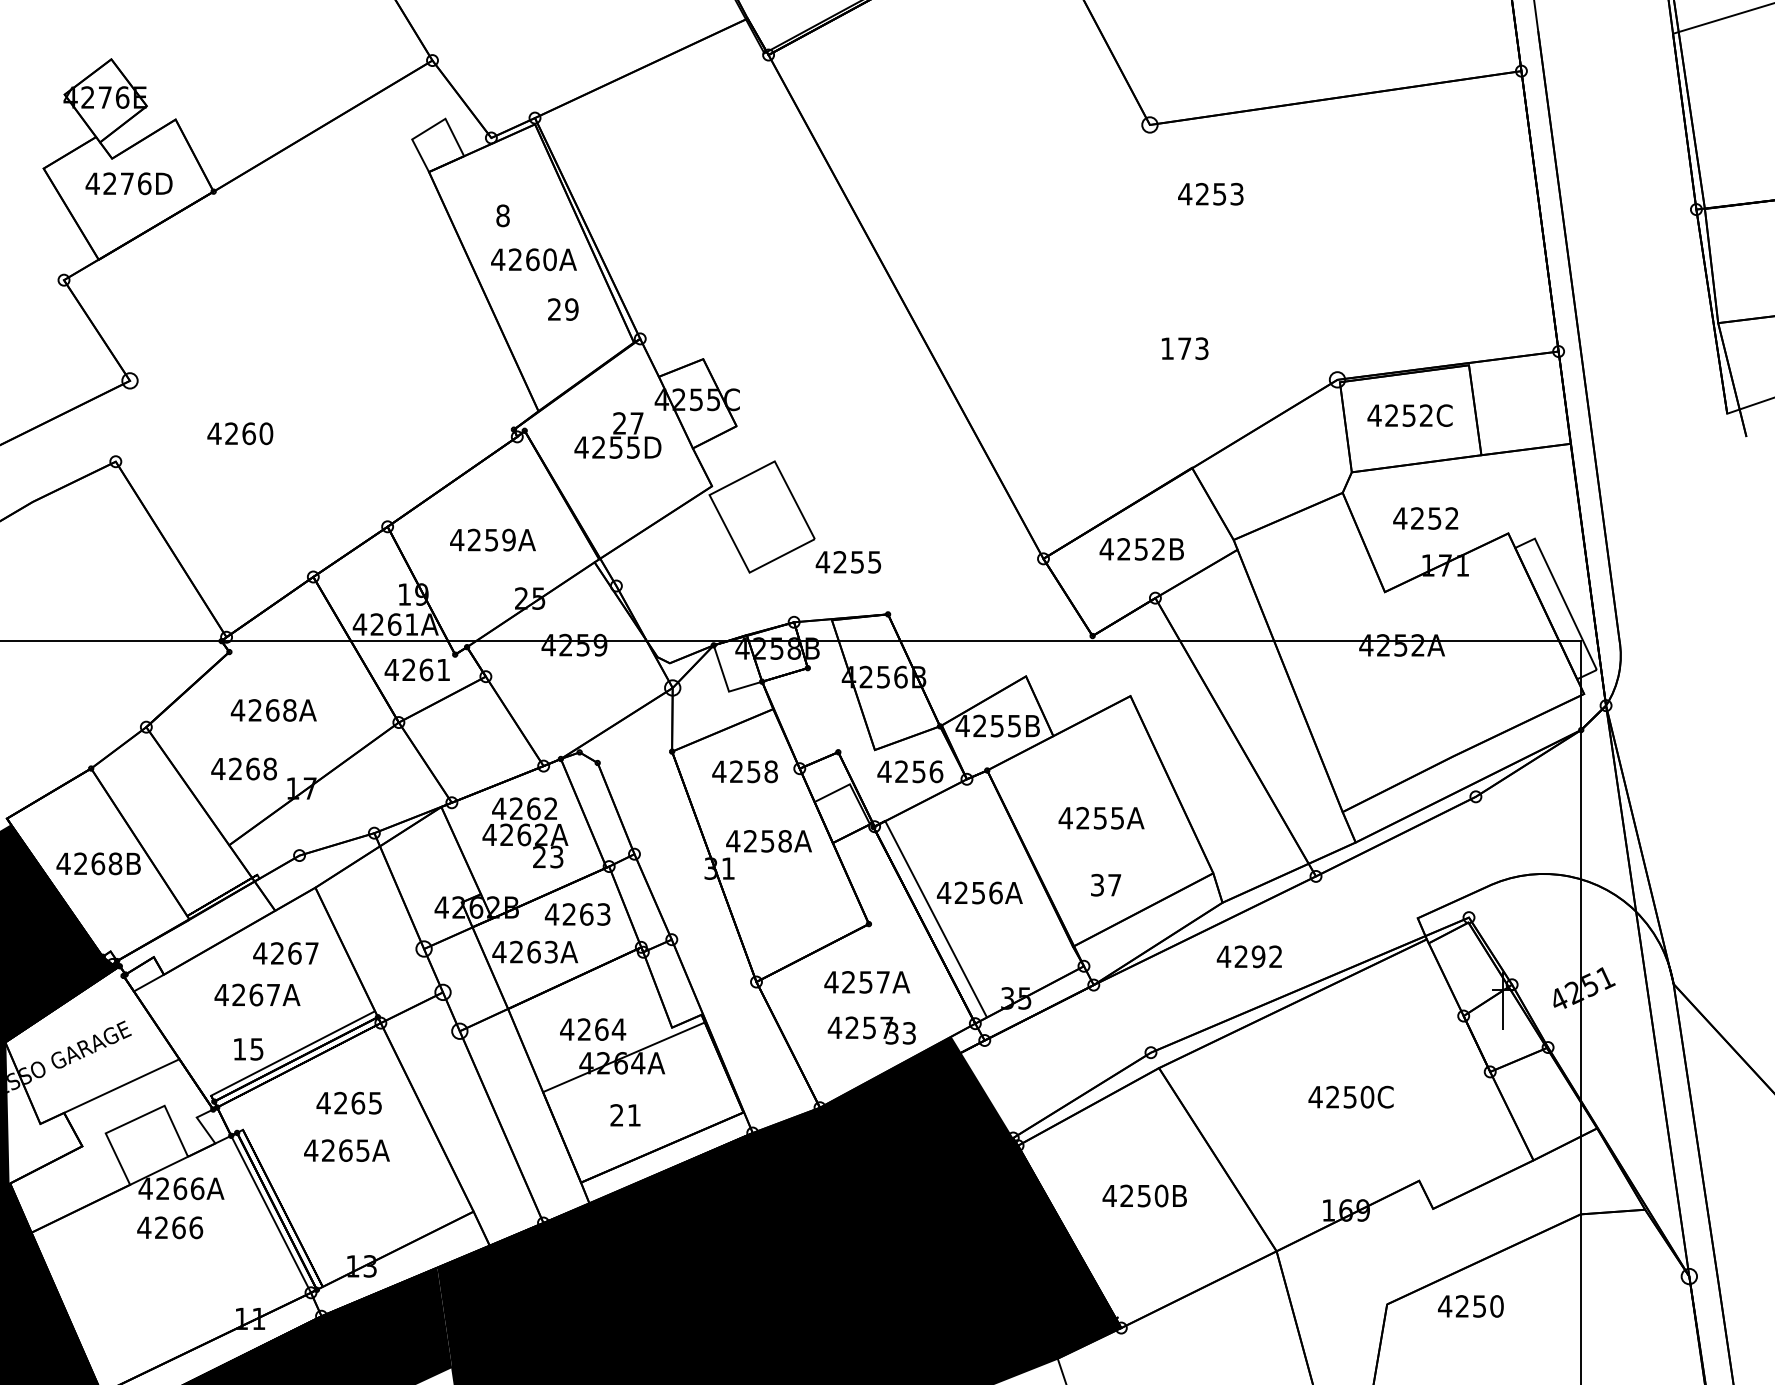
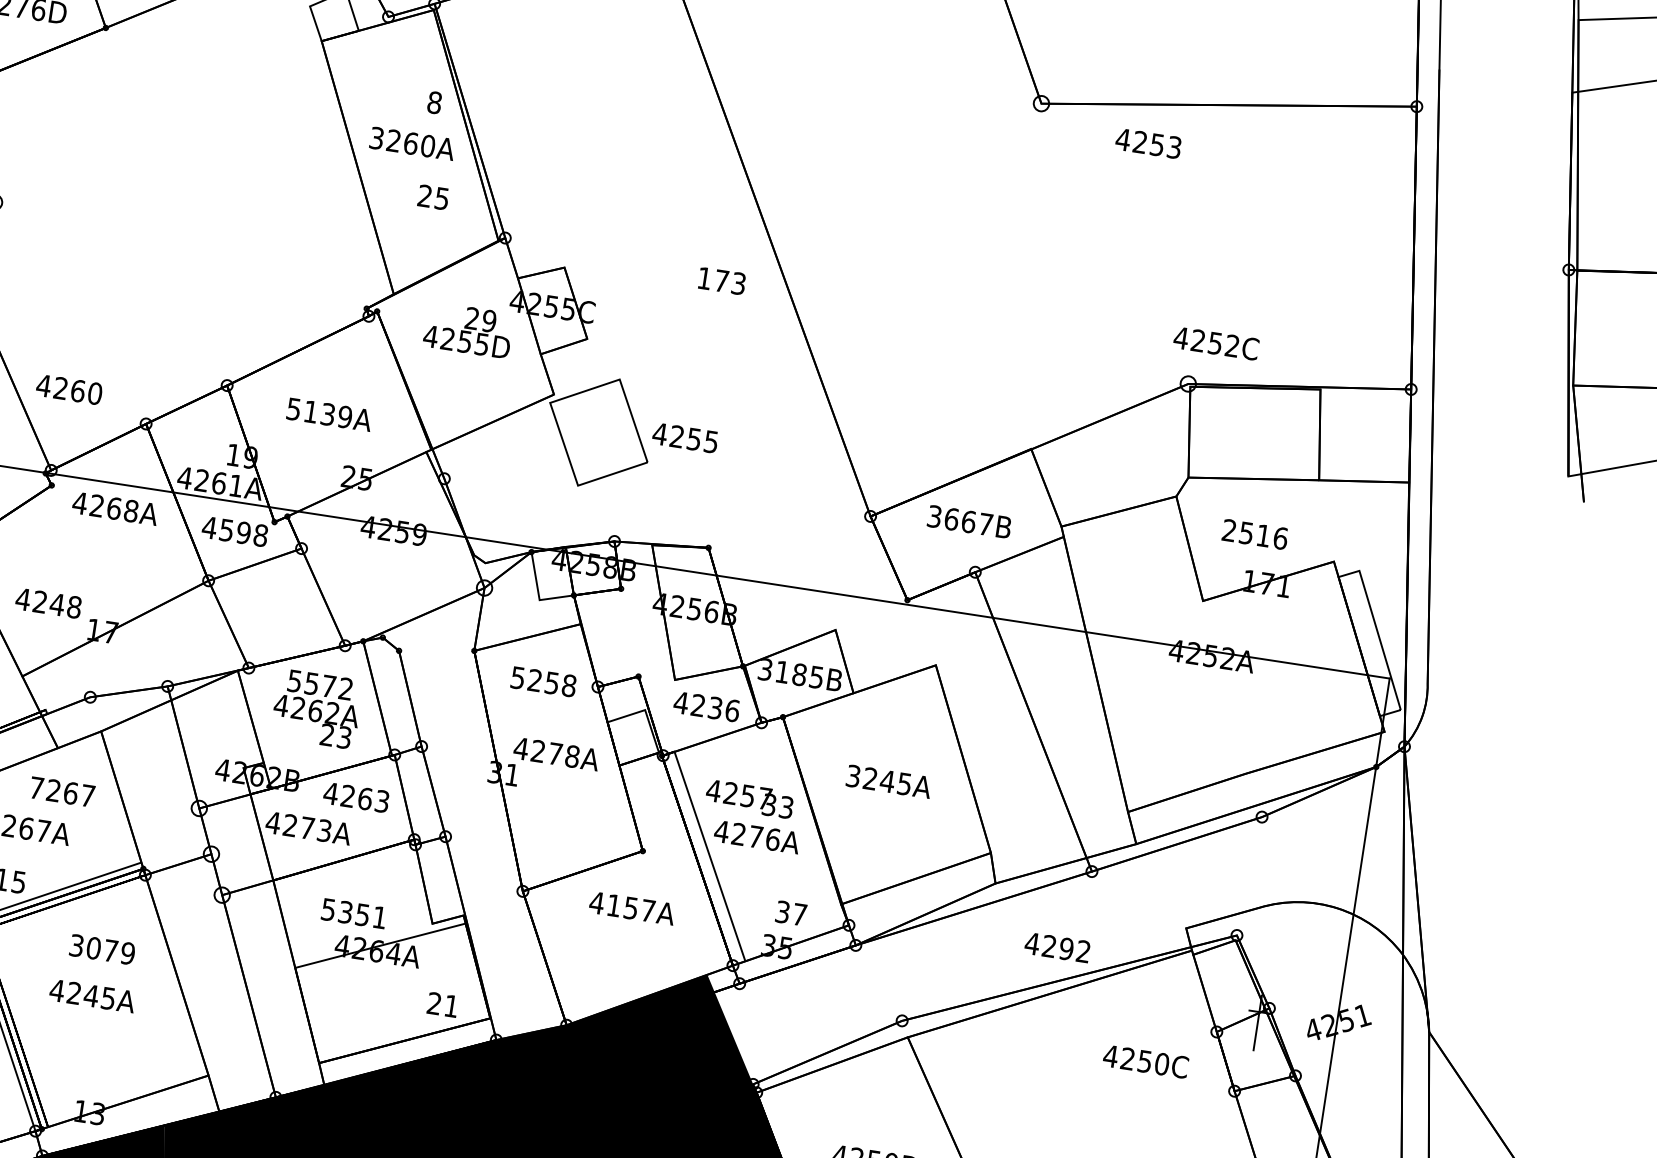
text: (1210, 193) -> (1148, 142), moved
text: (502, 215) -> (434, 102), moved
text: (498, 259) -> (377, 138), 4260A -> 3260A
text: (571, 309) -> (441, 198), 29 -> 25
text: (1184, 348) -> (721, 280), moved
text: (1409, 415) -> (1215, 343), moved
text: (636, 423) -> (488, 321), 27 -> 29
text: (240, 433) -> (69, 389), moved
text: (1426, 518) -> (1255, 534), 4252 -> 2516
text: (474, 539) -> (311, 411), 4259A -> 5139A
text: (1131, 549) -> (959, 520), 4252B -> 3667B
text: (848, 562) -> (685, 438), moved
text: (426, 669) -> (243, 532), 4261 -> 4598
text: (273, 710) -> (115, 508), moved
text: (979, 725) -> (782, 671), 4255B -> 3185B
text: (252, 768) -> (57, 604), 4268 -> 4248
text: (719, 771) -> (518, 677), 4258 -> 5258
text: (919, 771) -> (715, 707), 4256 -> 4236
text: (516, 808) -> (311, 683), 4262 -> 5572
text: (1082, 817) -> (870, 778), 4255A -> 3245A
text: (767, 841) -> (555, 754), 4258A -> 4278A
text: (1106, 884) -> (791, 912), moved
text: (978, 893) -> (755, 837), 4256A -> 4276A
text: (533, 951) -> (307, 827), 4263A -> 4273A
text: (260, 953) -> (36, 788), 4267 -> 7267
text: (1248, 956) -> (1056, 947), moved
text: (848, 982) -> (613, 905), 4257A -> 4157A
text: (593, 1029) -> (354, 913), 4264 -> 5351
text: (871, 1030) -> (749, 799), moved
text: (1350, 1096) -> (1145, 1060), moved
text: (349, 1102) -> (102, 948), 4265 -> 3079
text: (625, 1115) -> (442, 1005), moved
text: (345, 1150) -> (91, 995), 4265A -> 4245A

